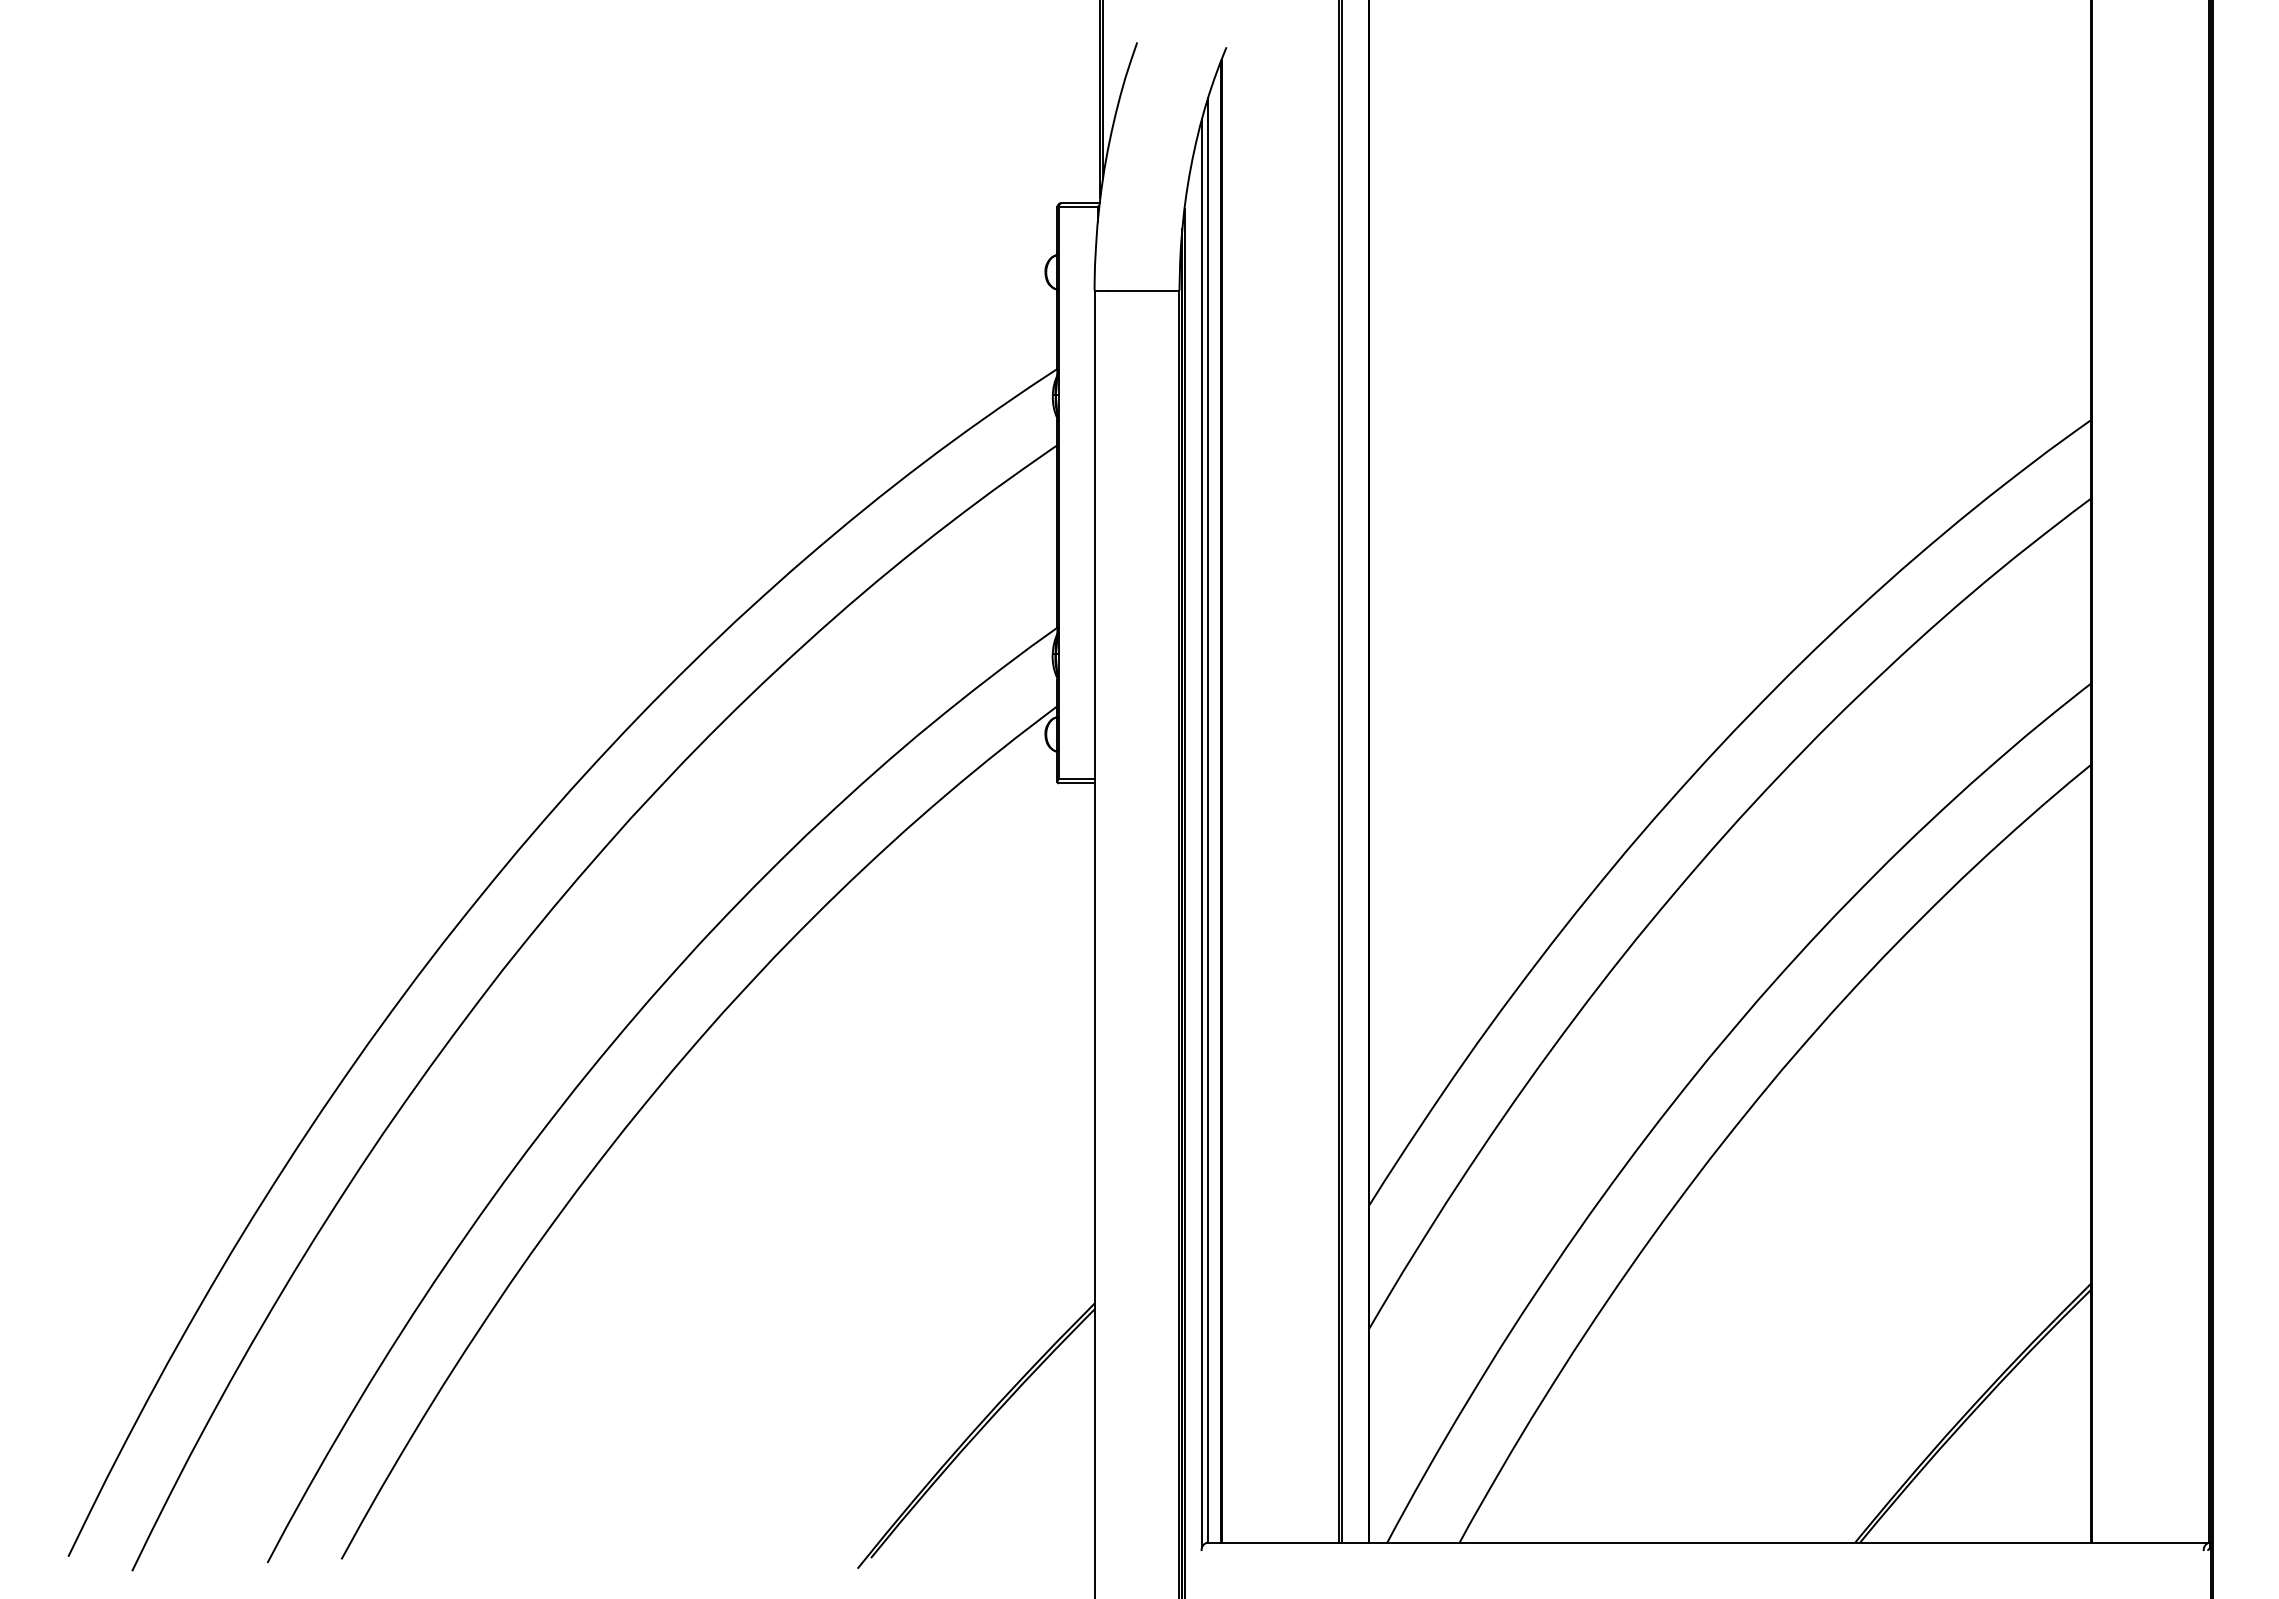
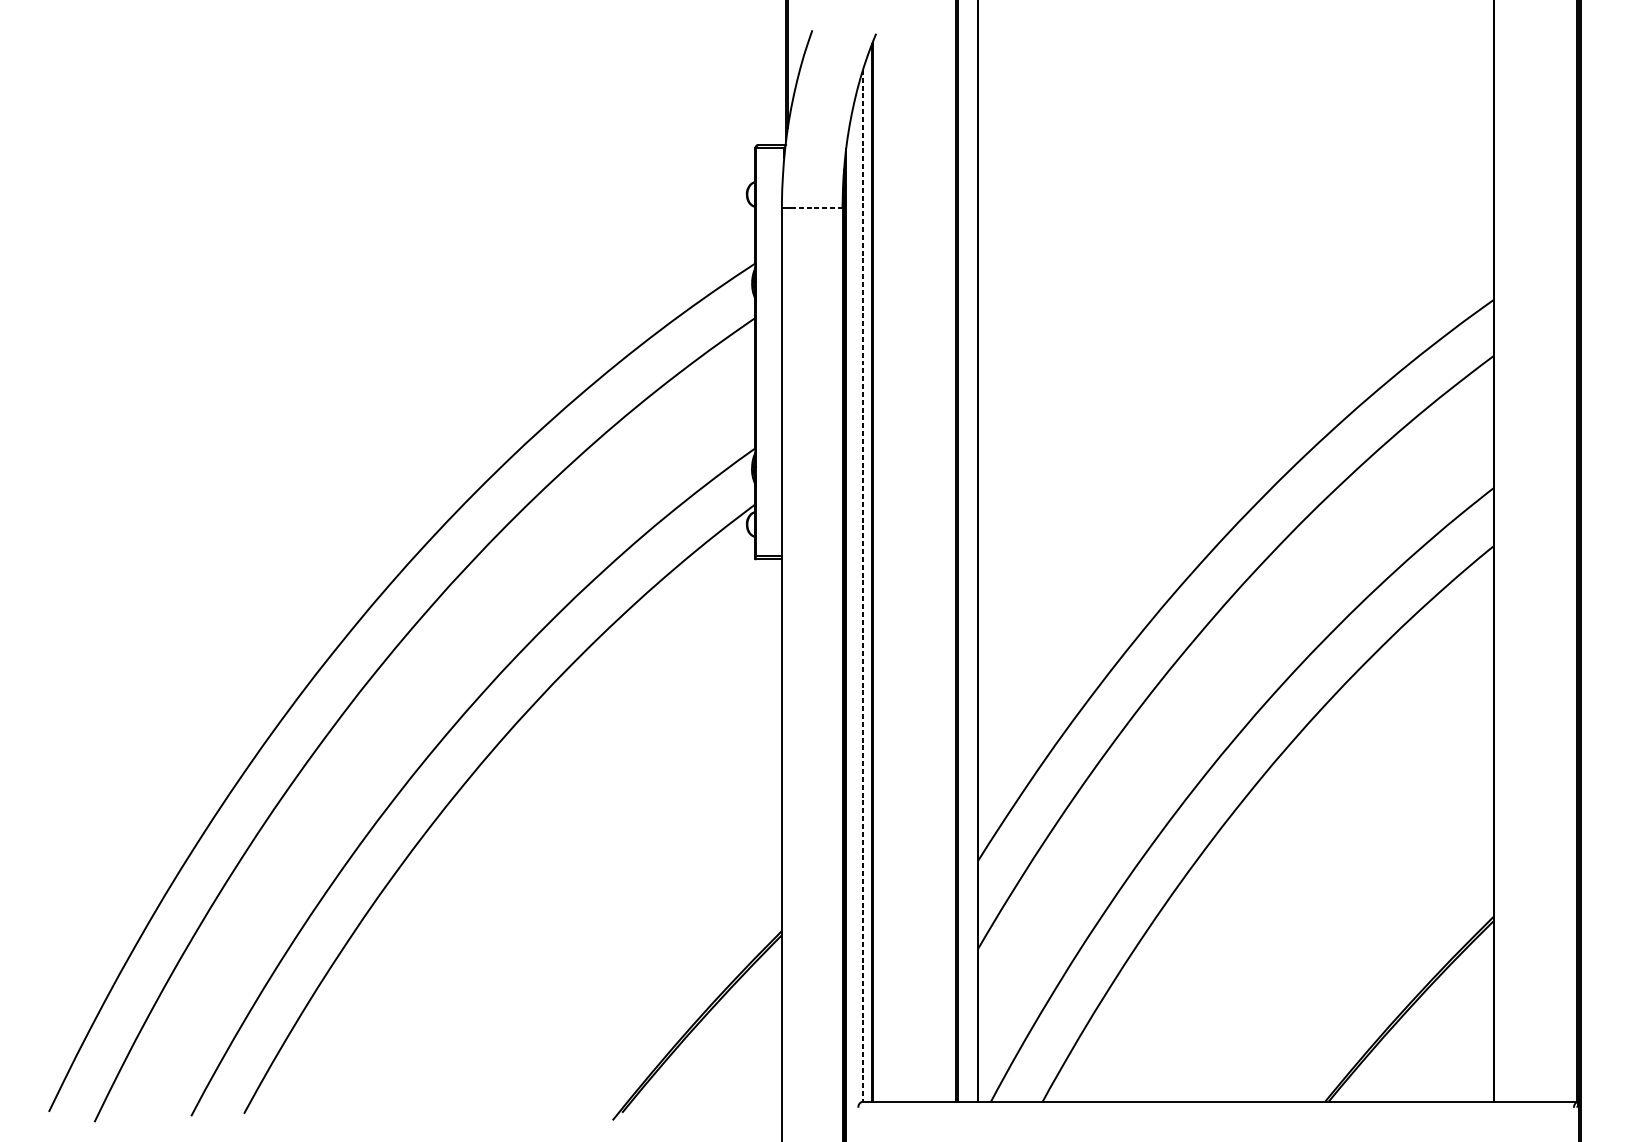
line: (1143, 290) -> (816, 207), solid -> dashed
line: (1208, 820) -> (863, 585), solid -> dashed
line: (1202, 832) -> (858, 594), removed

